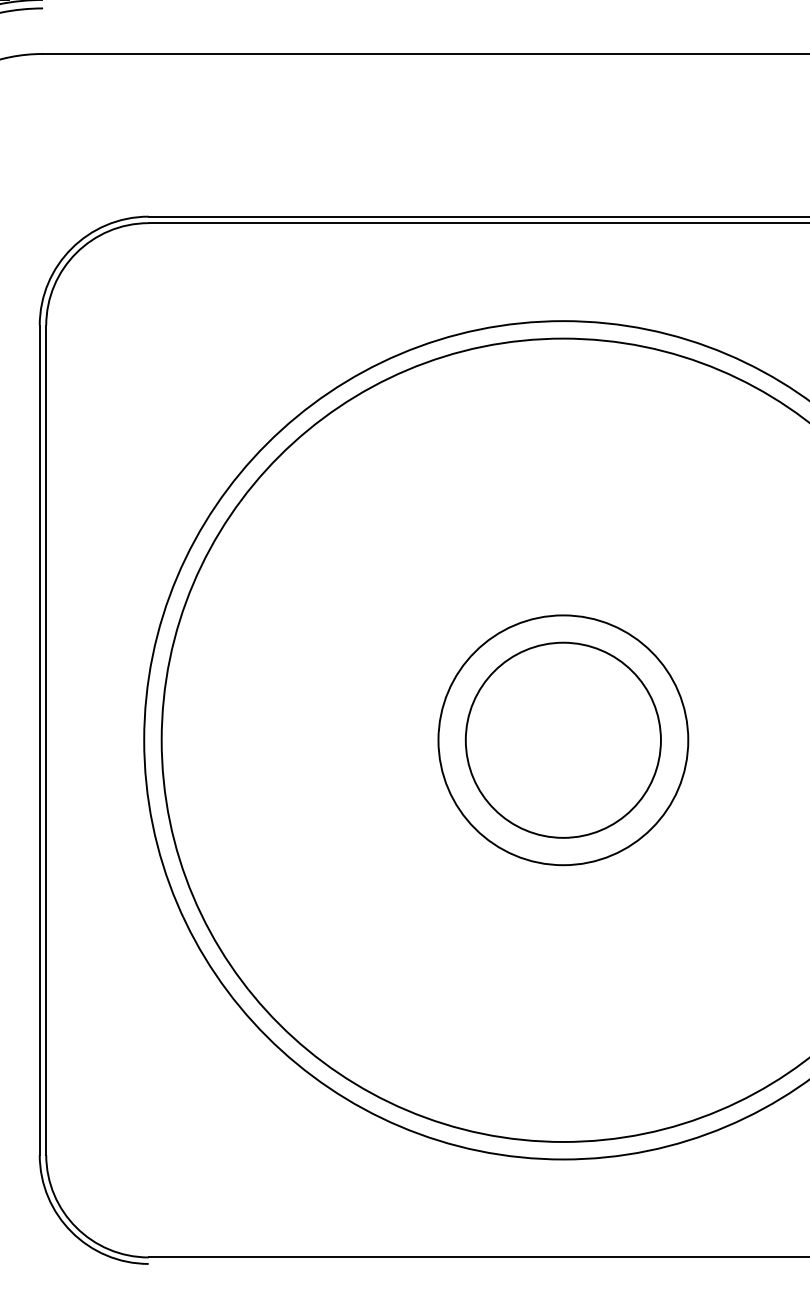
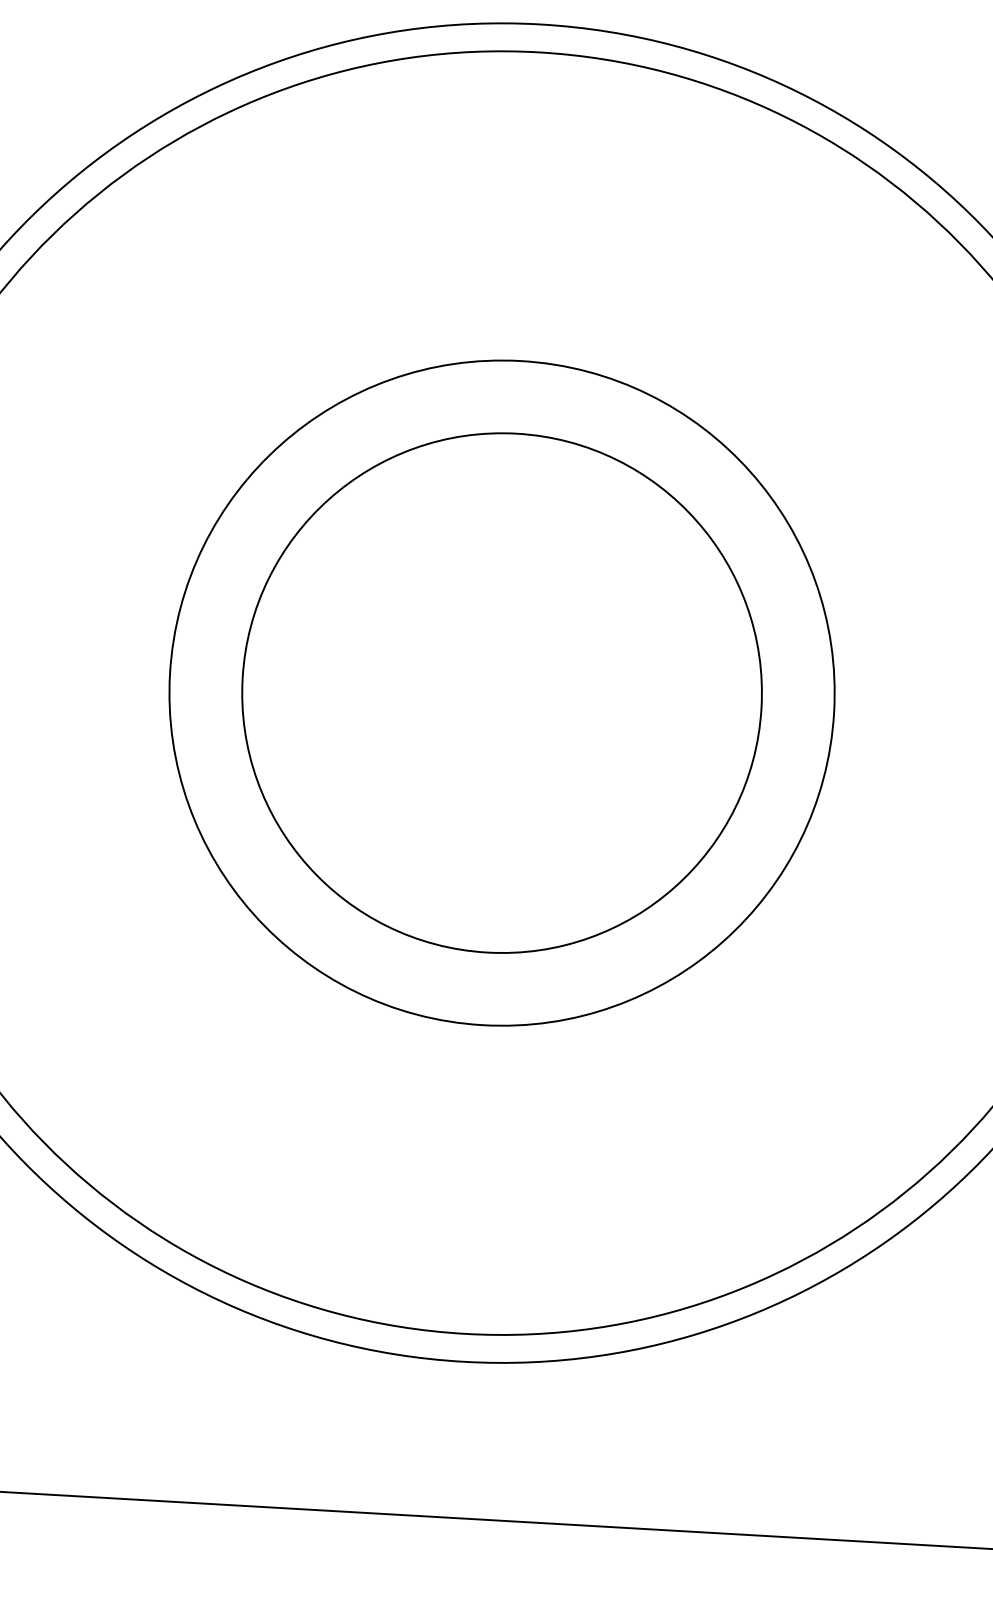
circle: (563, 739) -> (502, 691), size x1.67
circle: (563, 740) -> (502, 693), size x1.67

